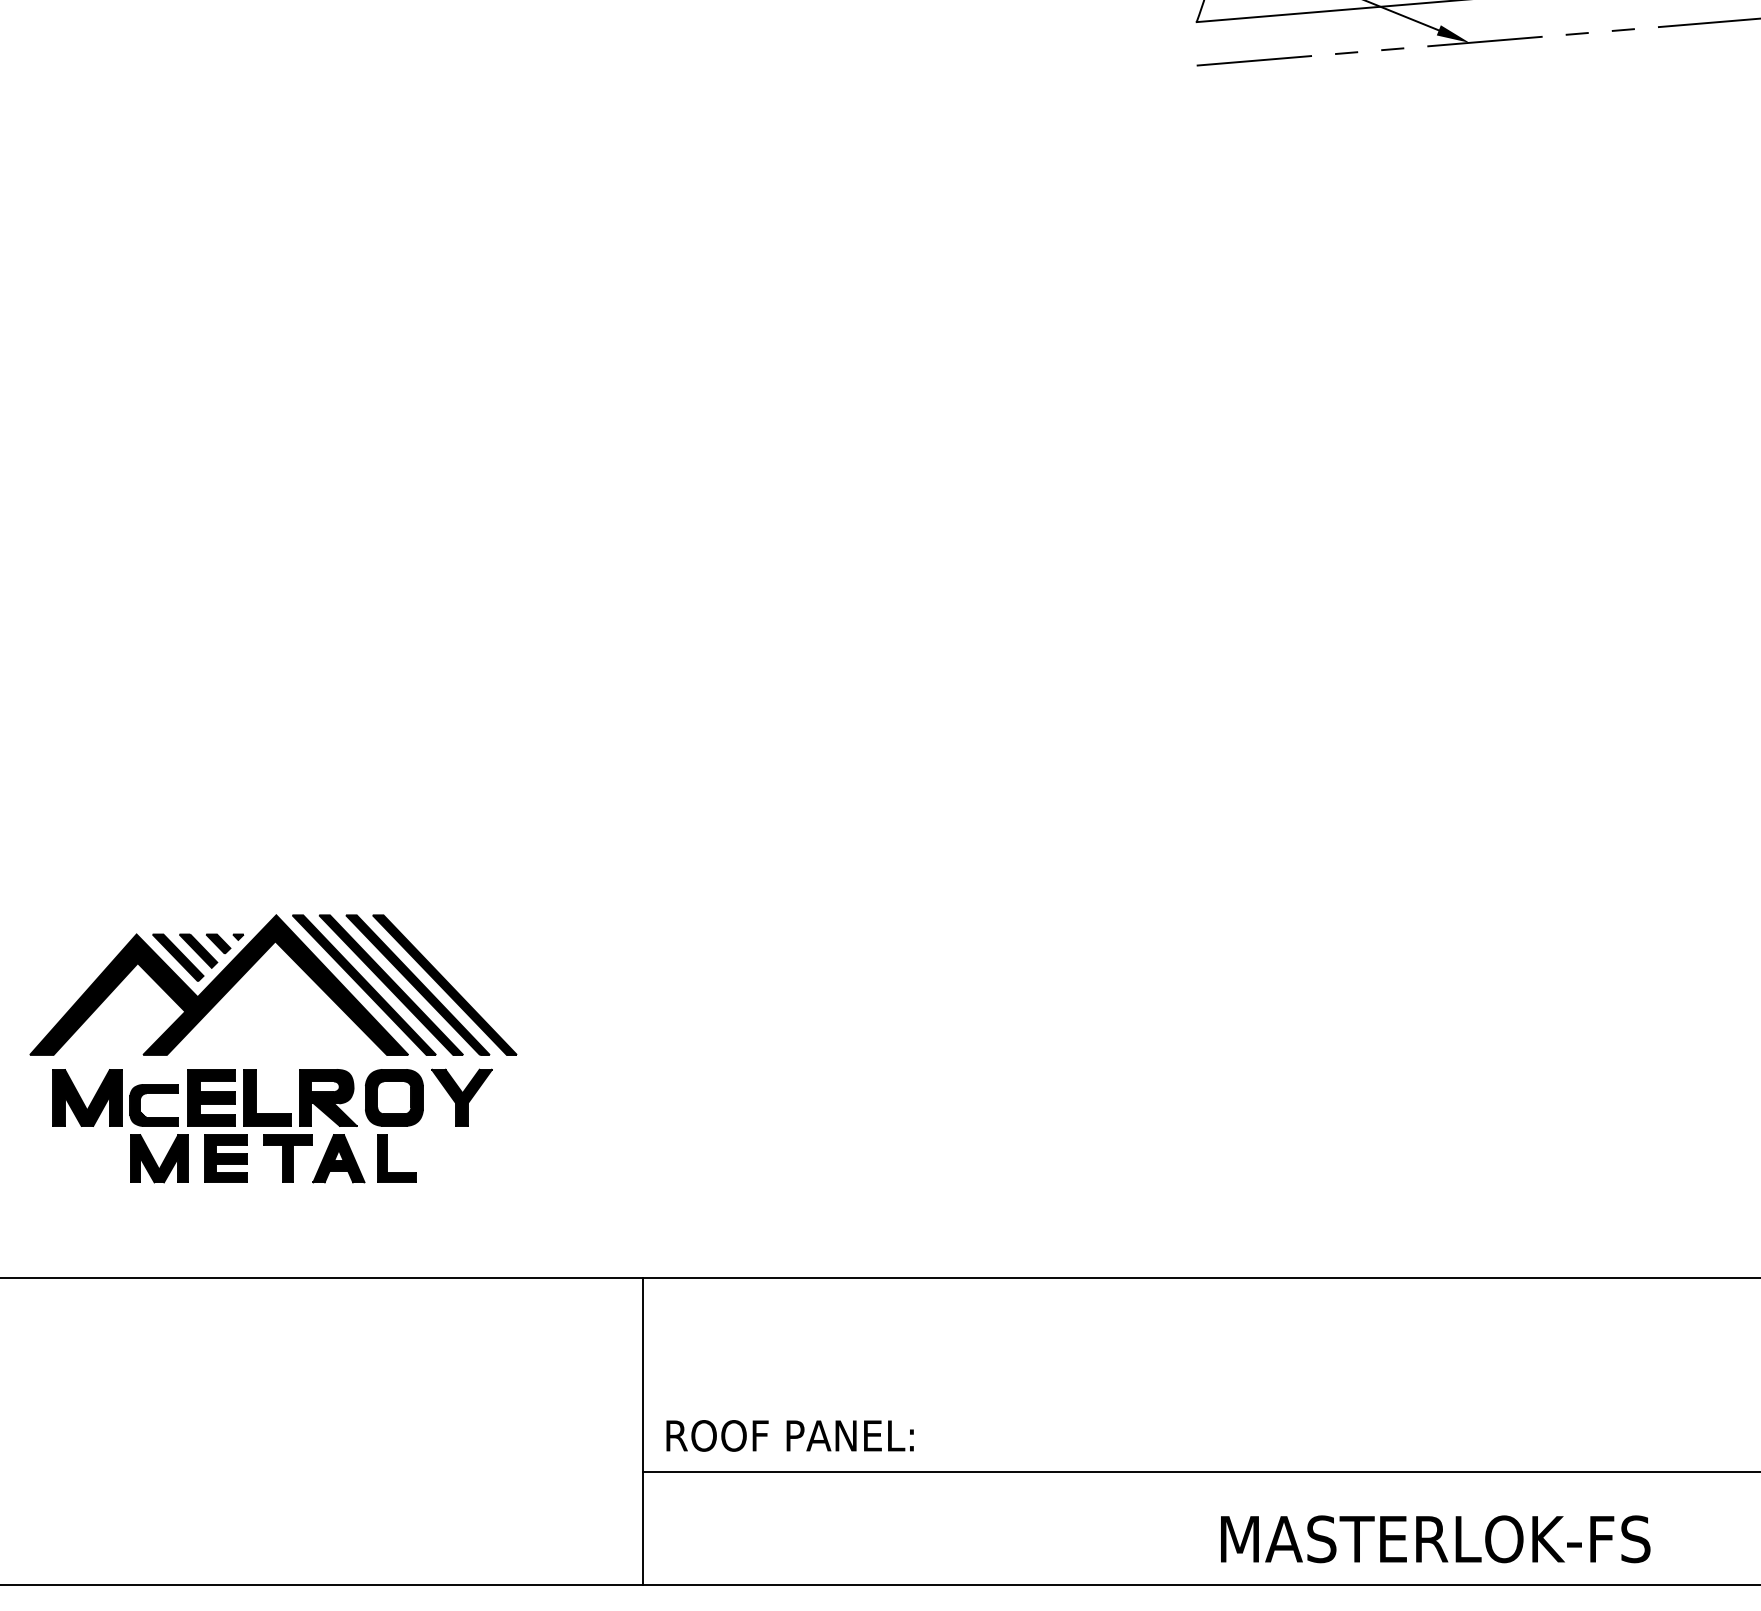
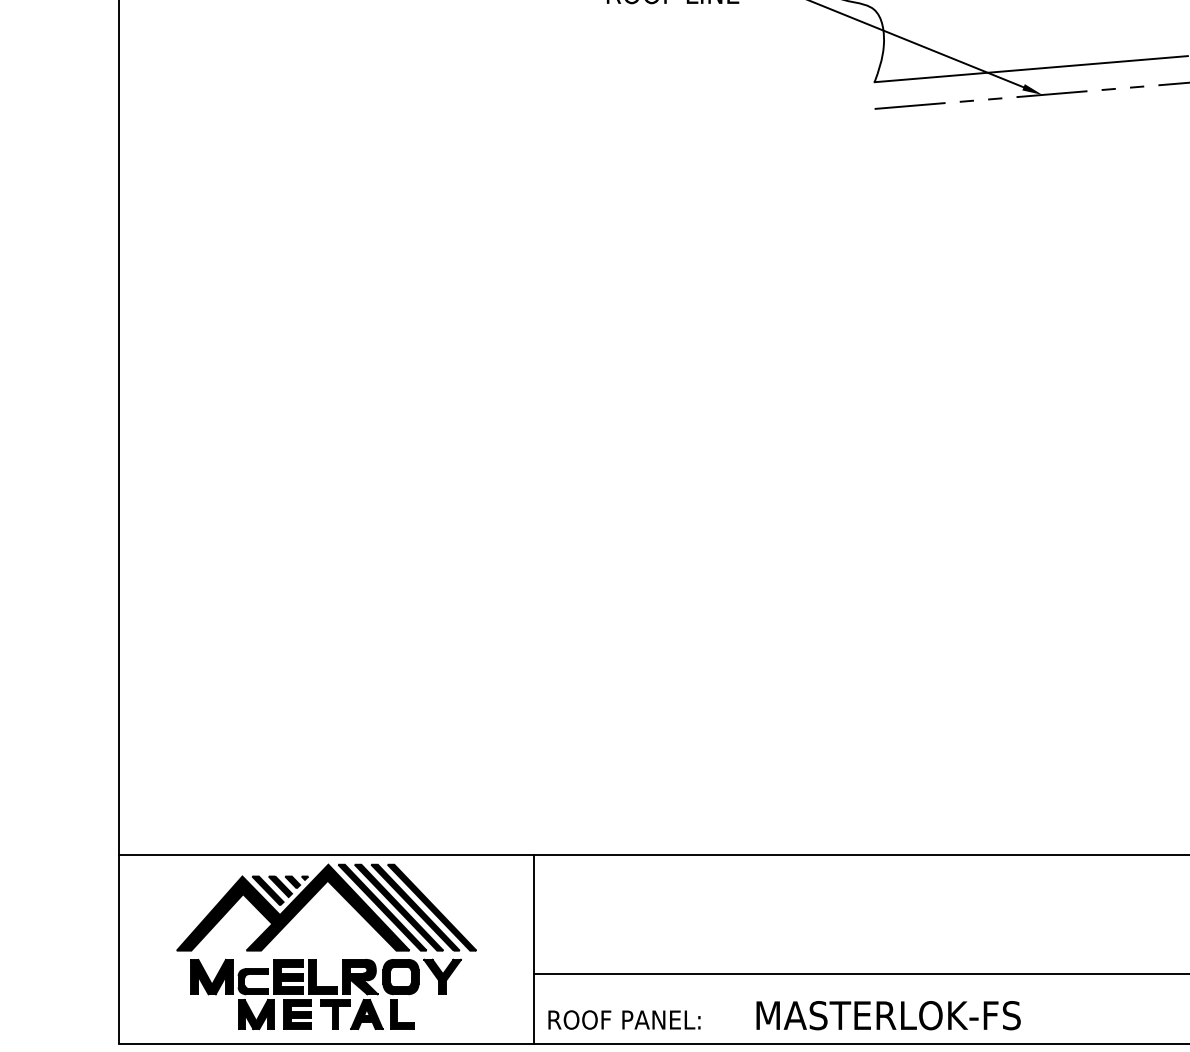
part: (257, 1069) -> (316, 959), moved
text: (790, 1435) -> (624, 1019), moved
text: (1435, 1539) -> (888, 1015), moved

